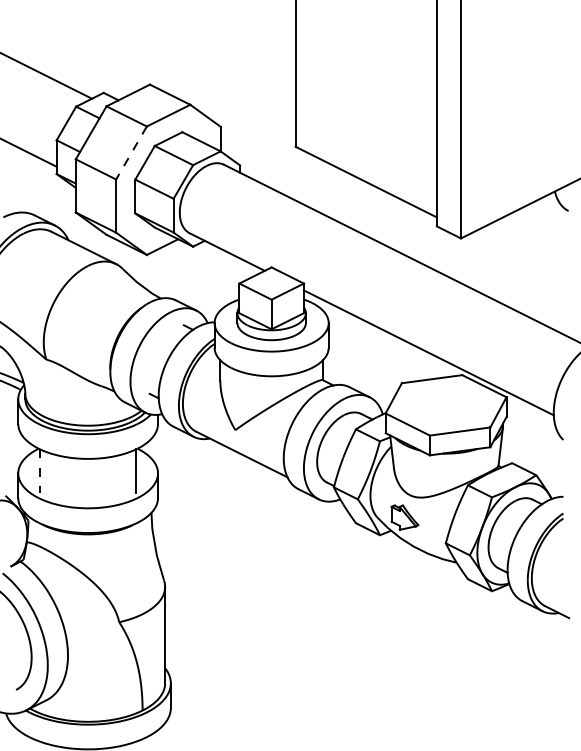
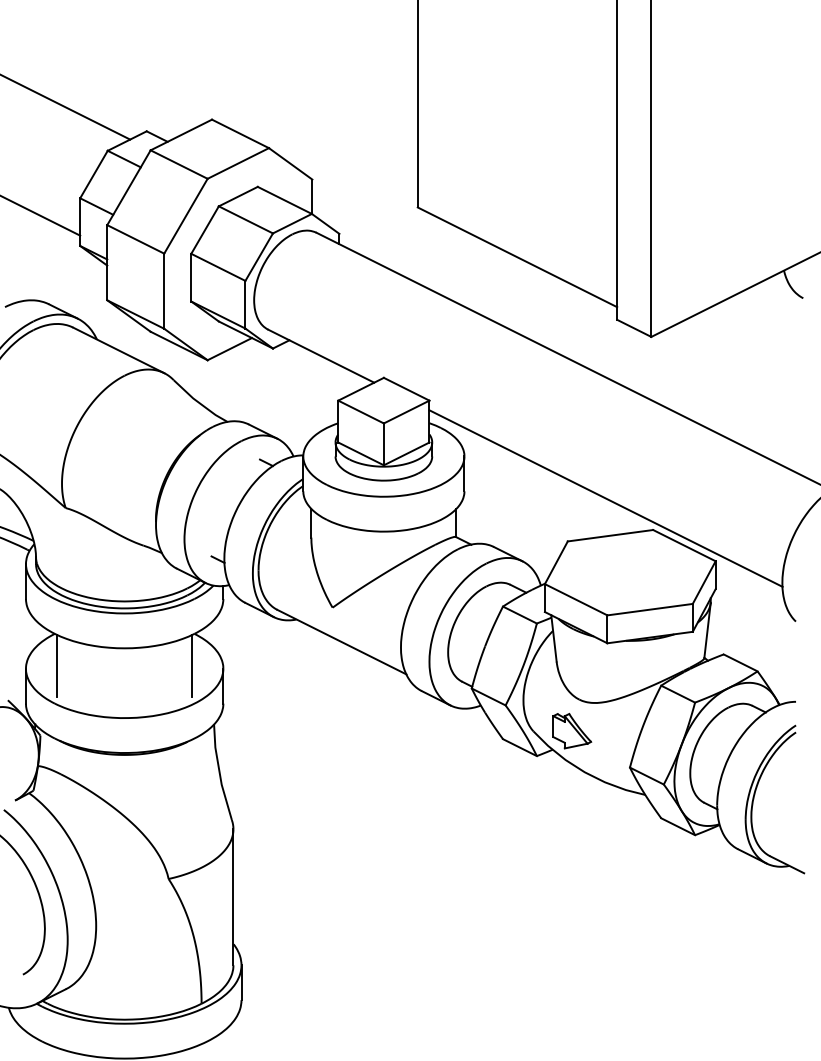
line: (131, 153) -> (185, 216), dashed -> solid
line: (40, 471) -> (57, 666), dashed -> solid

